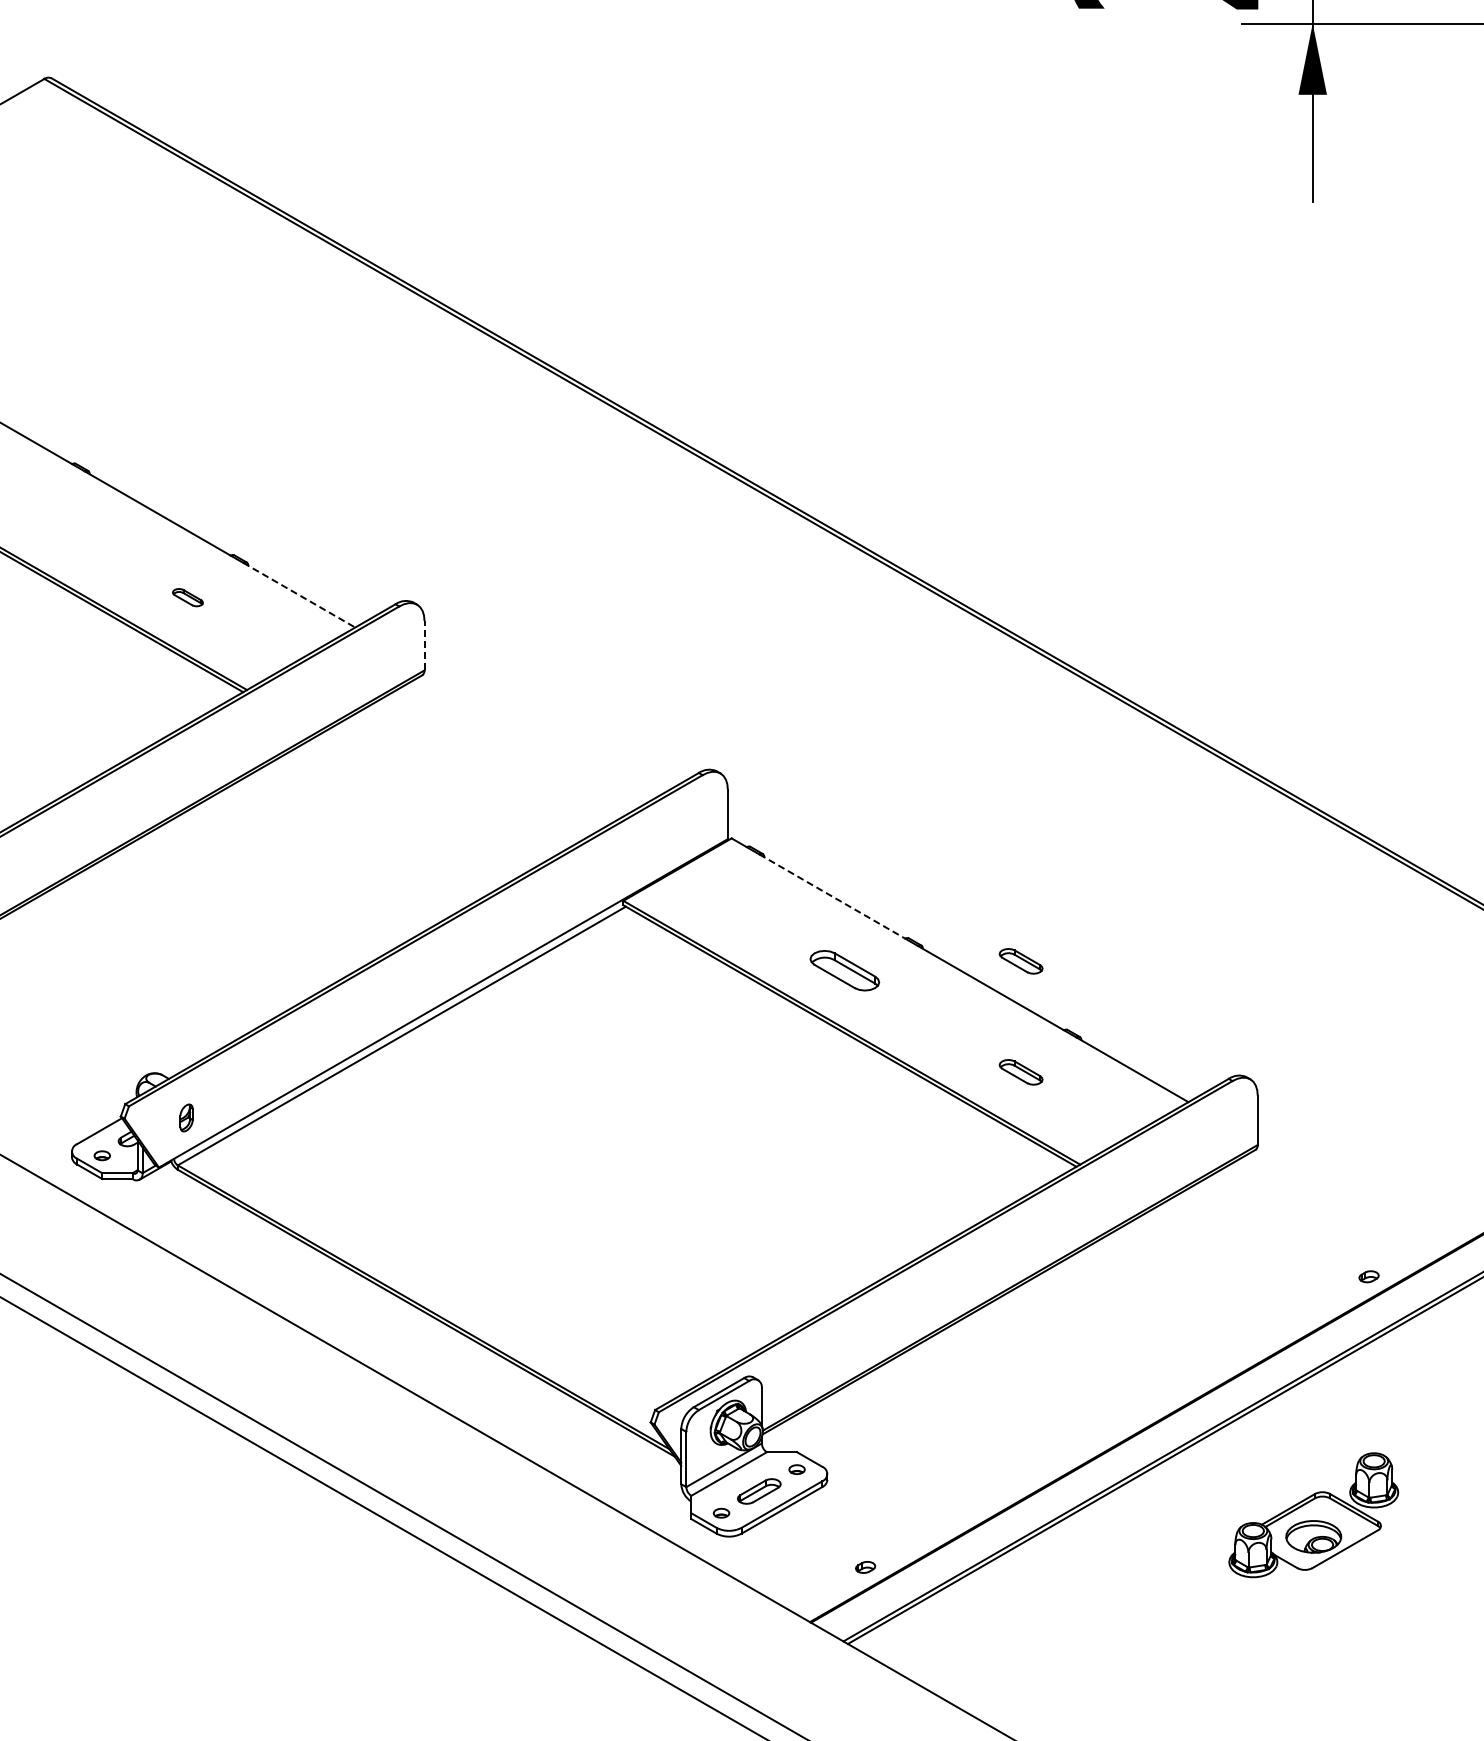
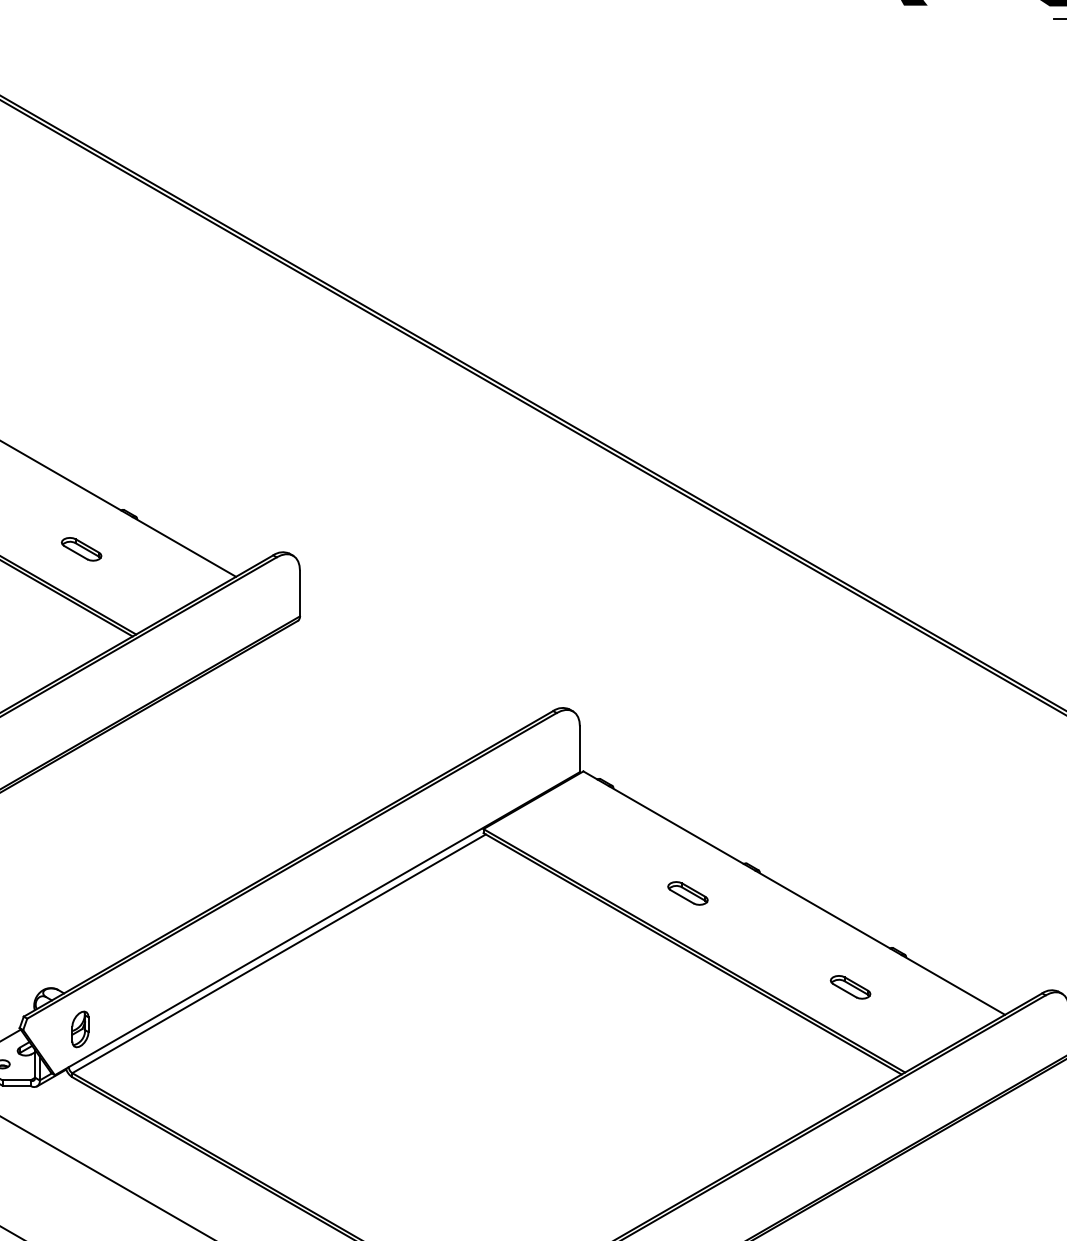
line: (299, 595) -> (184, 547), dashed -> solid
part: (187, 597) -> (81, 549), size x1.43
line: (424, 645) -> (299, 593), dashed -> solid
line: (832, 896) -> (676, 825), dashed -> solid
part: (1020, 961) -> (850, 885), removed
part: (844, 970) -> (687, 893), size x0.62
part: (186, 1117) -> (80, 1028), size x1.43

